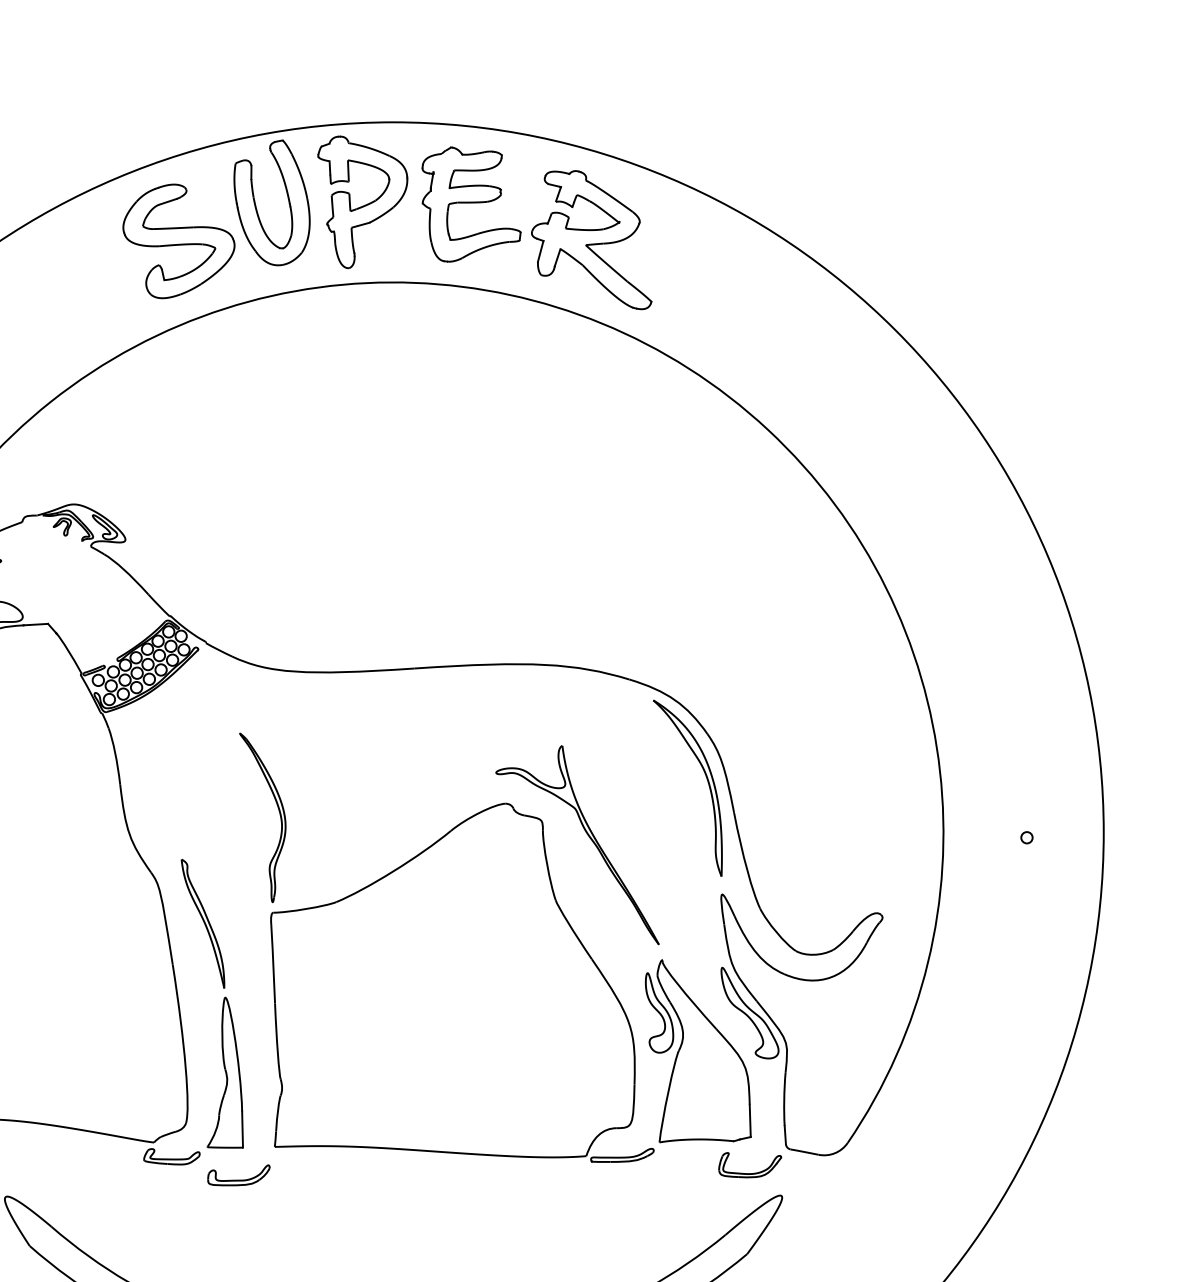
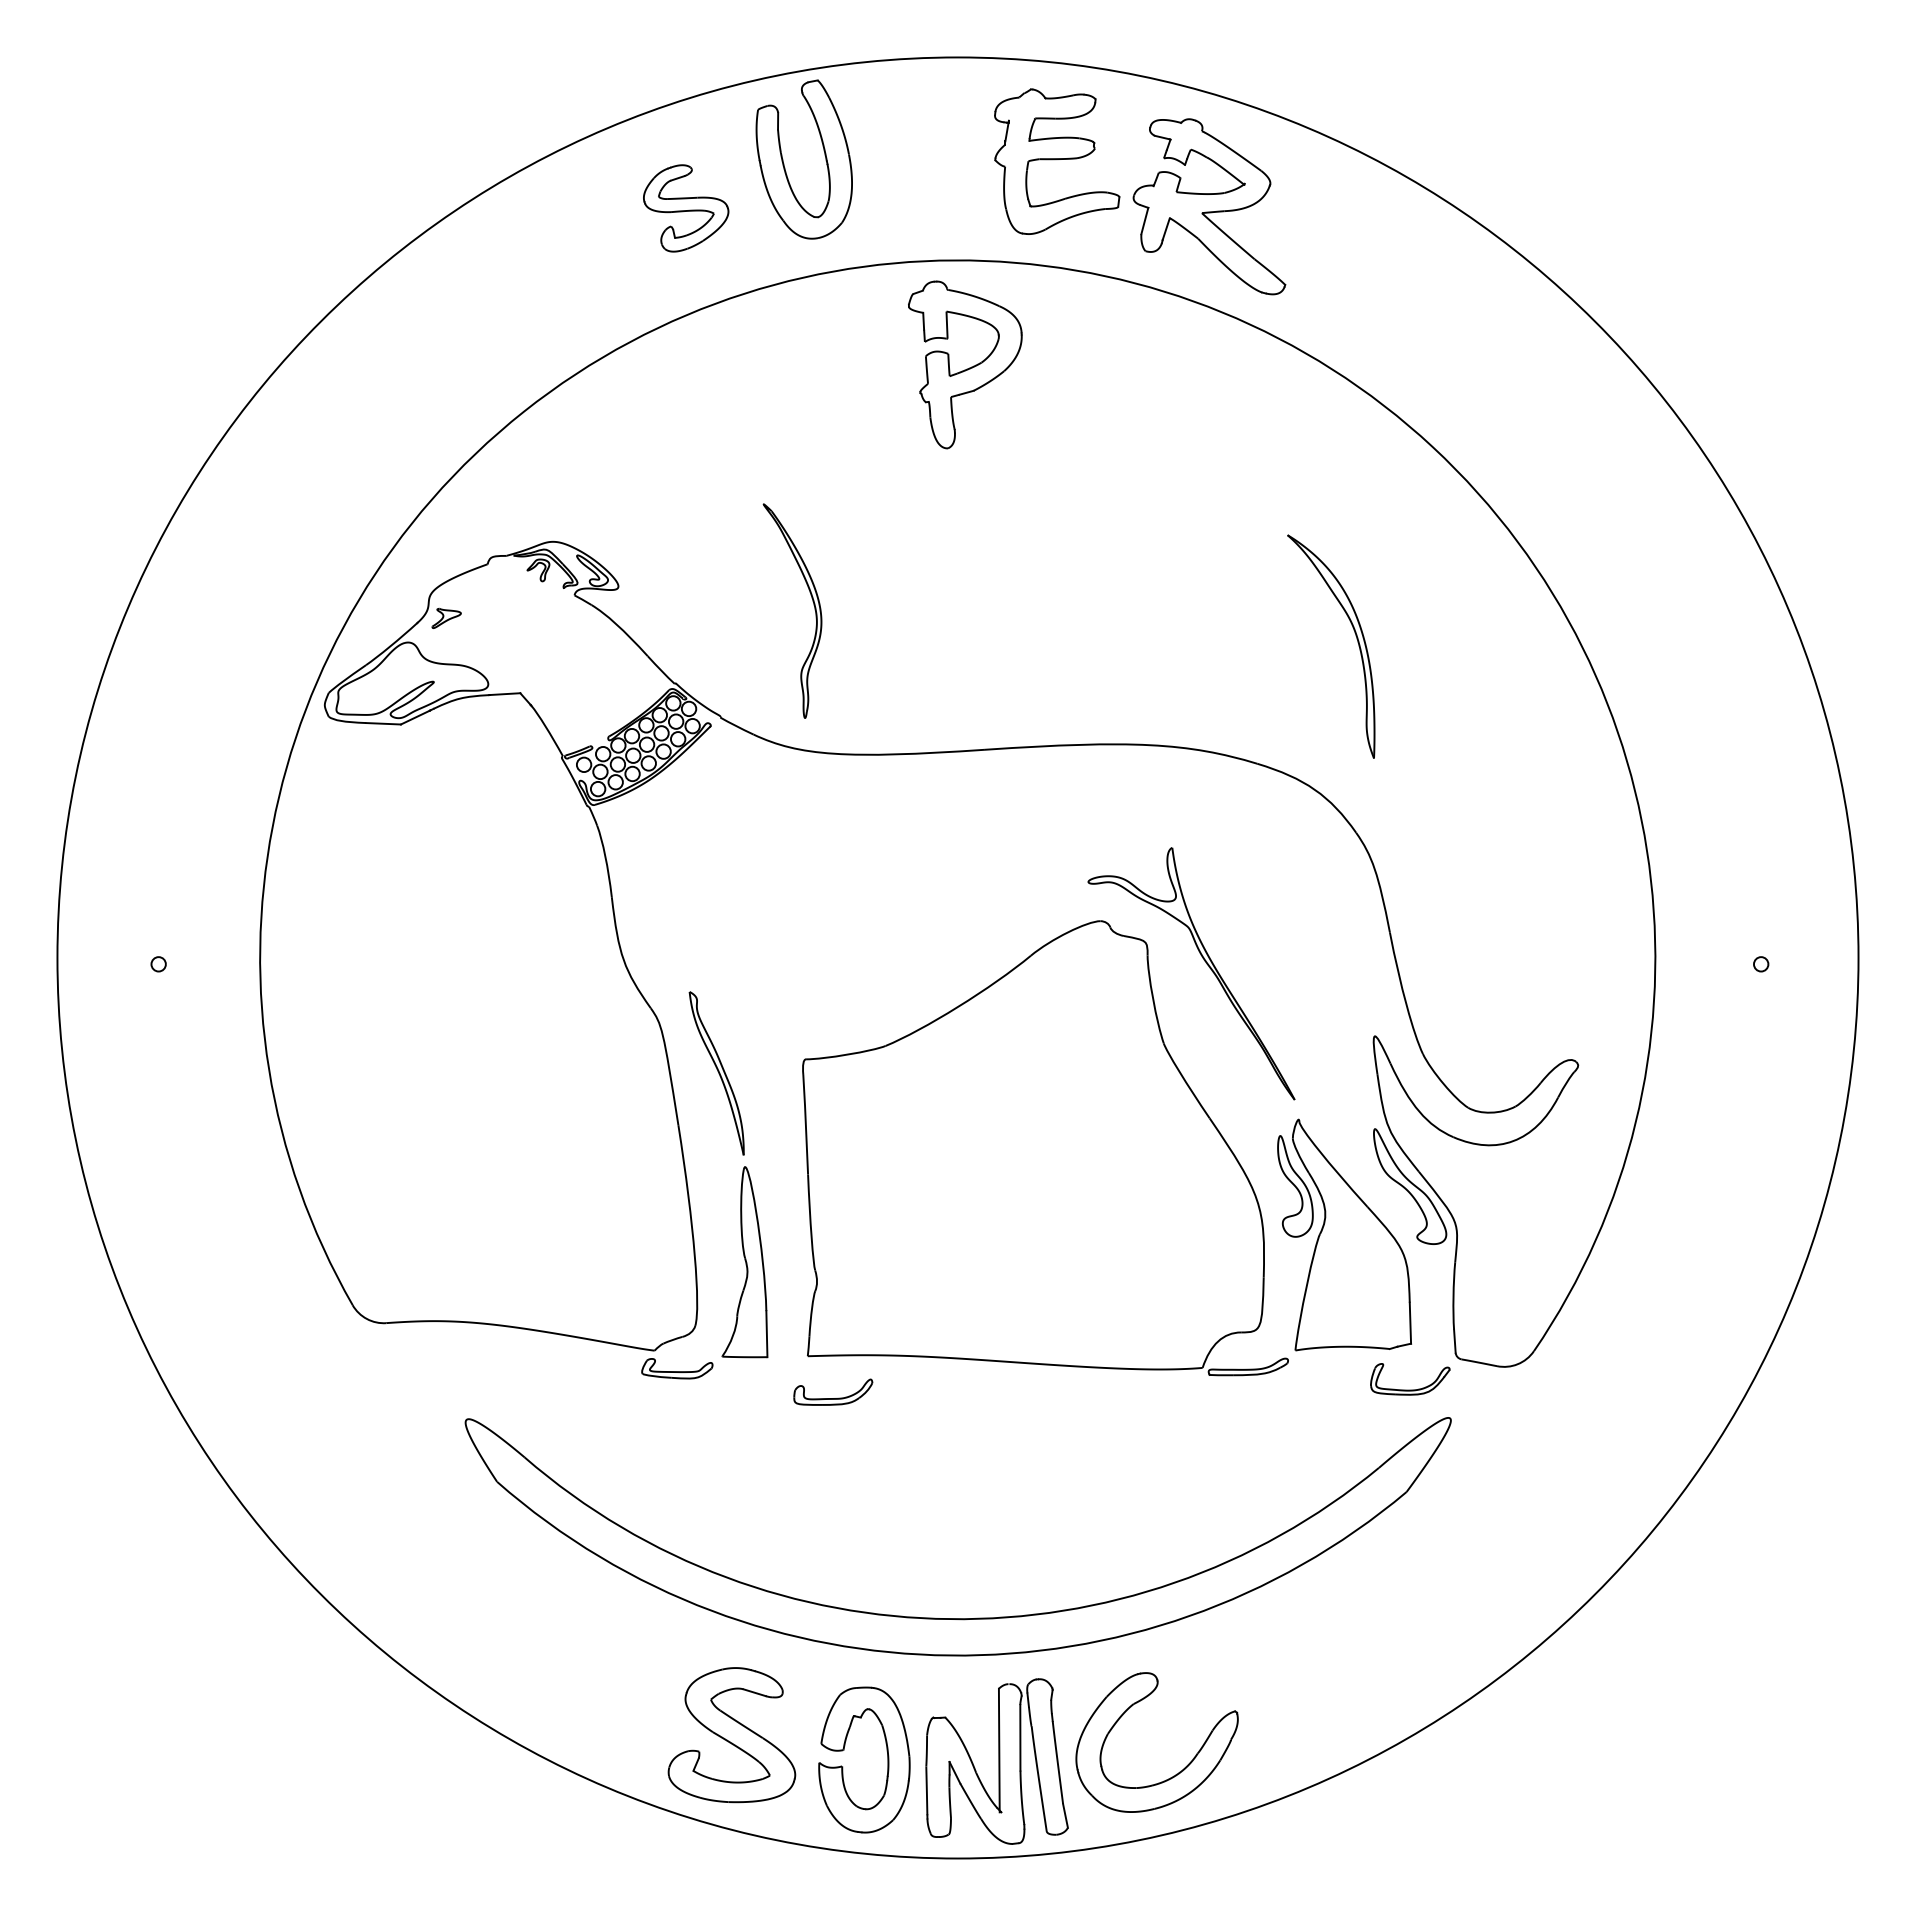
part: (362, 202) -> (965, 364), moved
part: (178, 241) -> (685, 208), size x0.6
part: (707, 782) -> (1356, 639), moved
part: (279, 813) -> (813, 605), moved
part: (239, 1180) -> (833, 1398), moved

